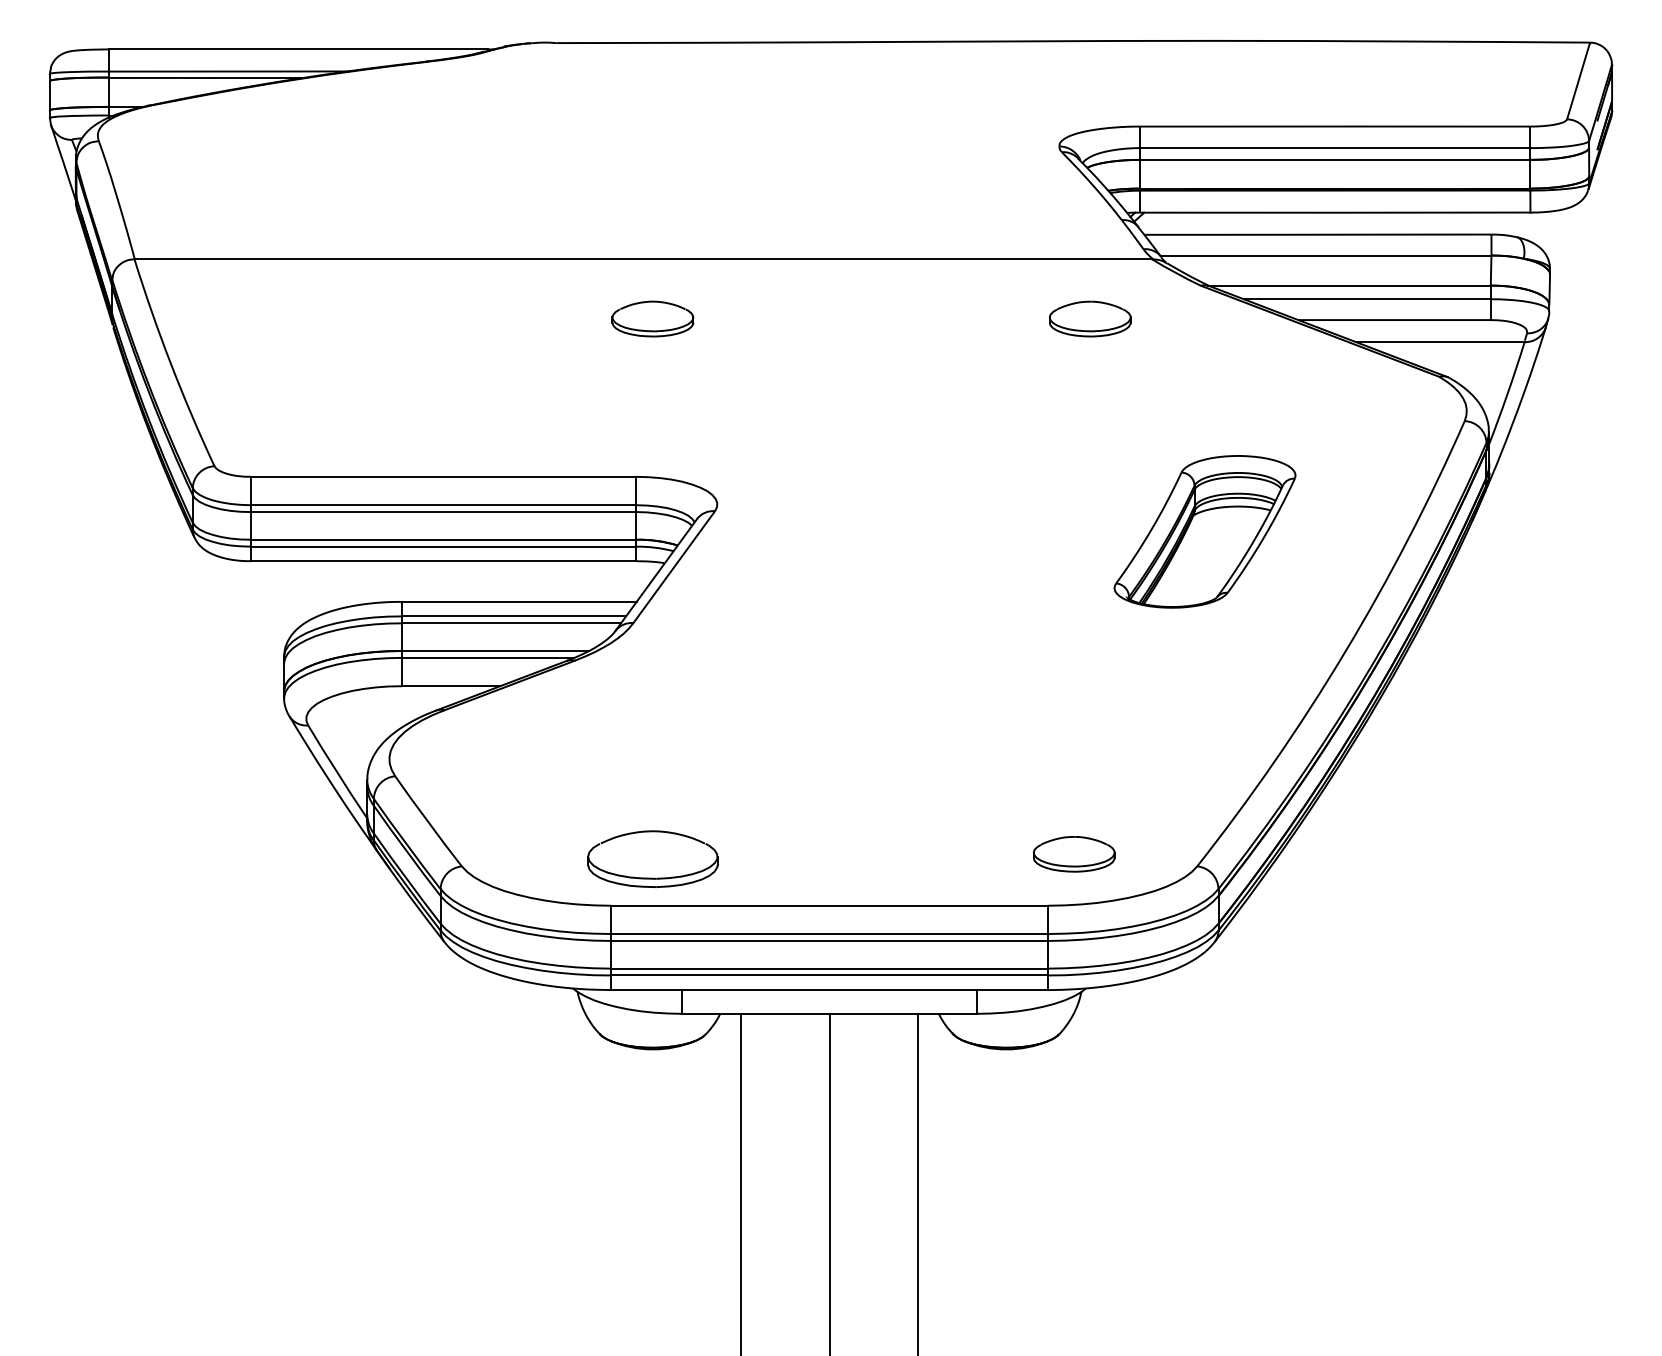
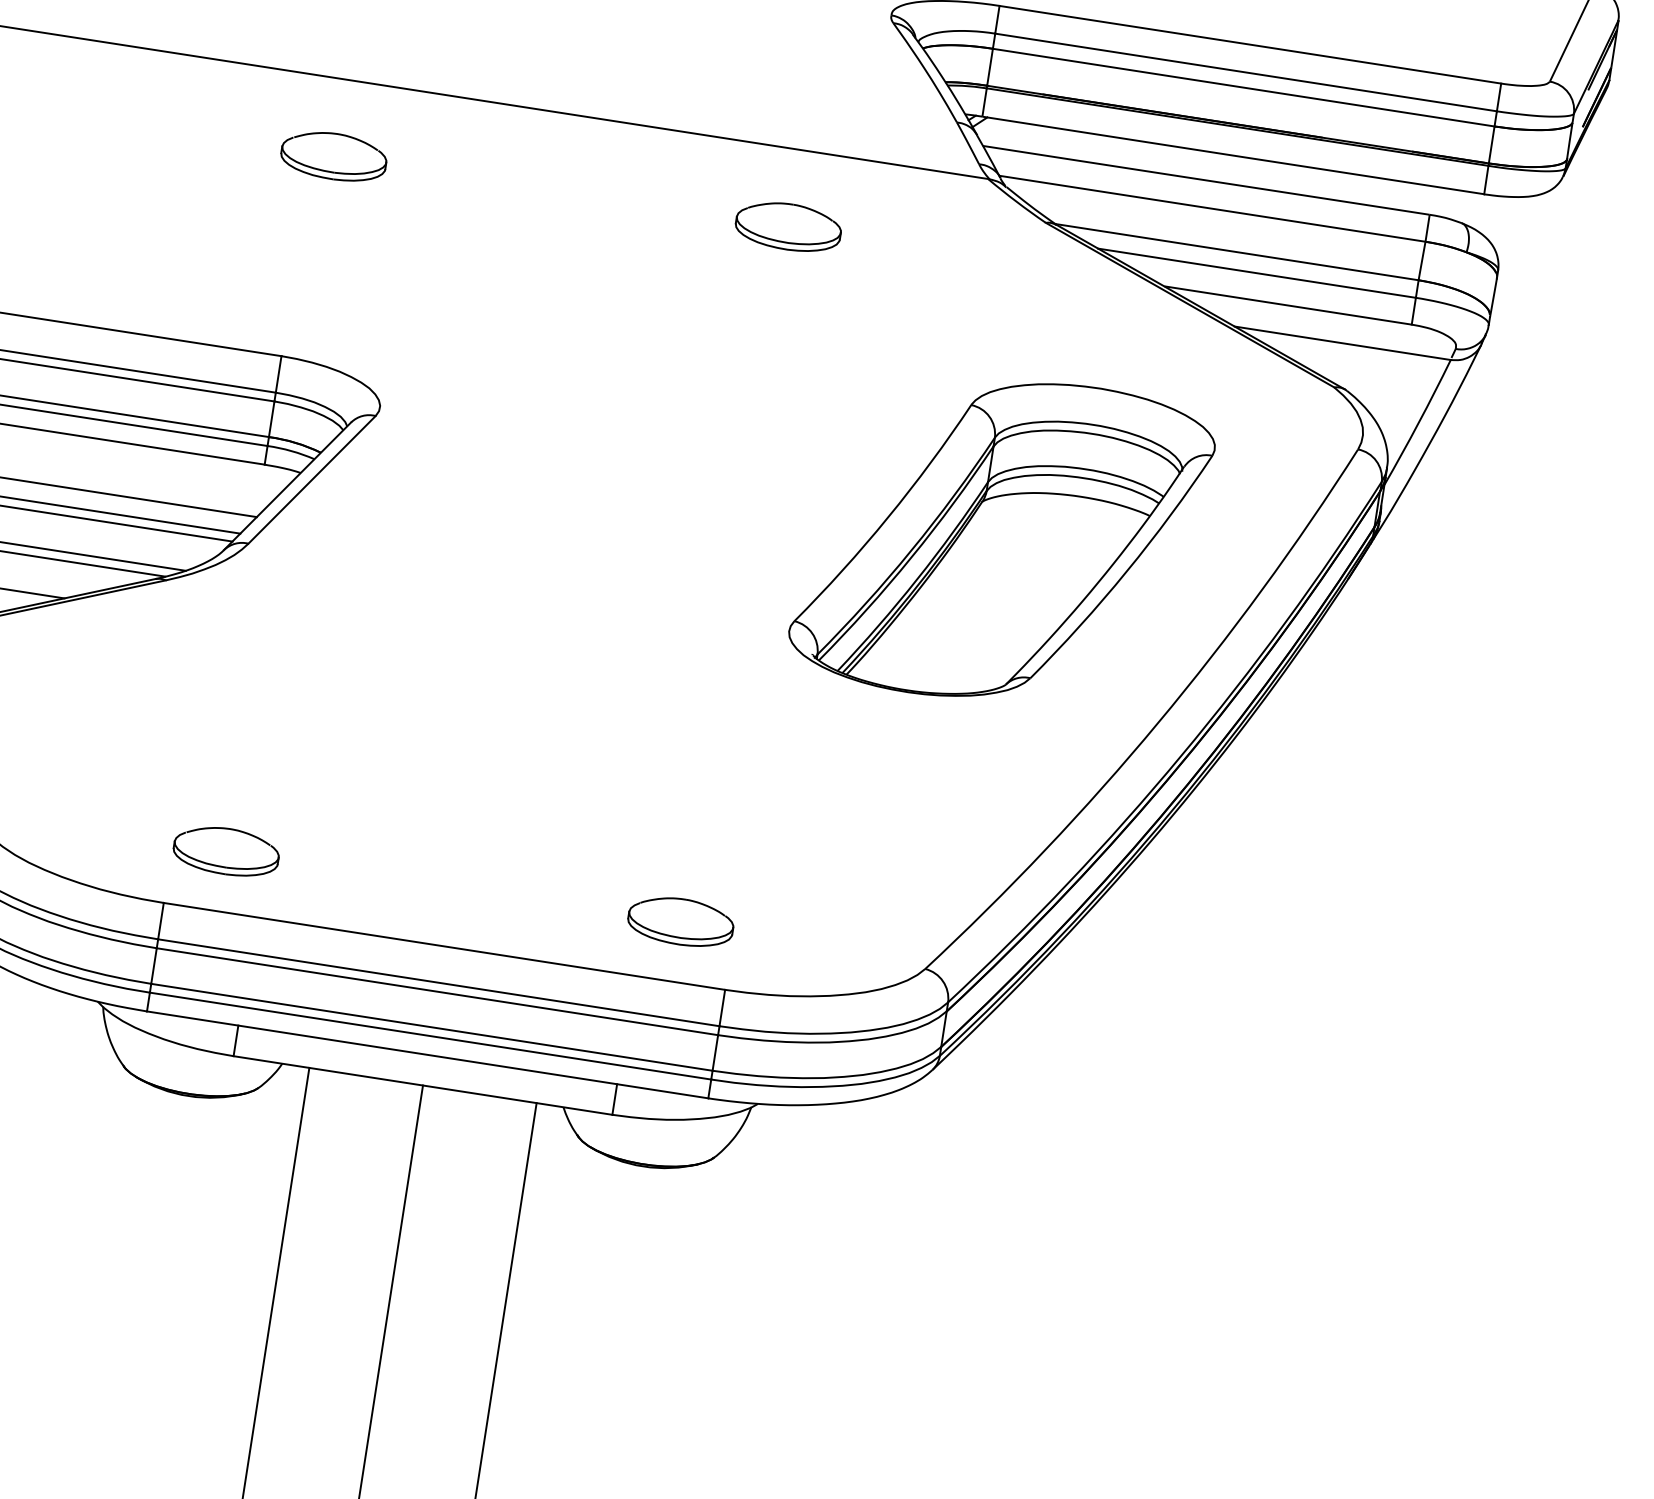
part: (1089, 318) -> (787, 225), moved
part: (1204, 531) -> (1001, 539), size x1.67
part: (1073, 854) -> (680, 921), moved
part: (652, 859) -> (225, 851), size x0.62

